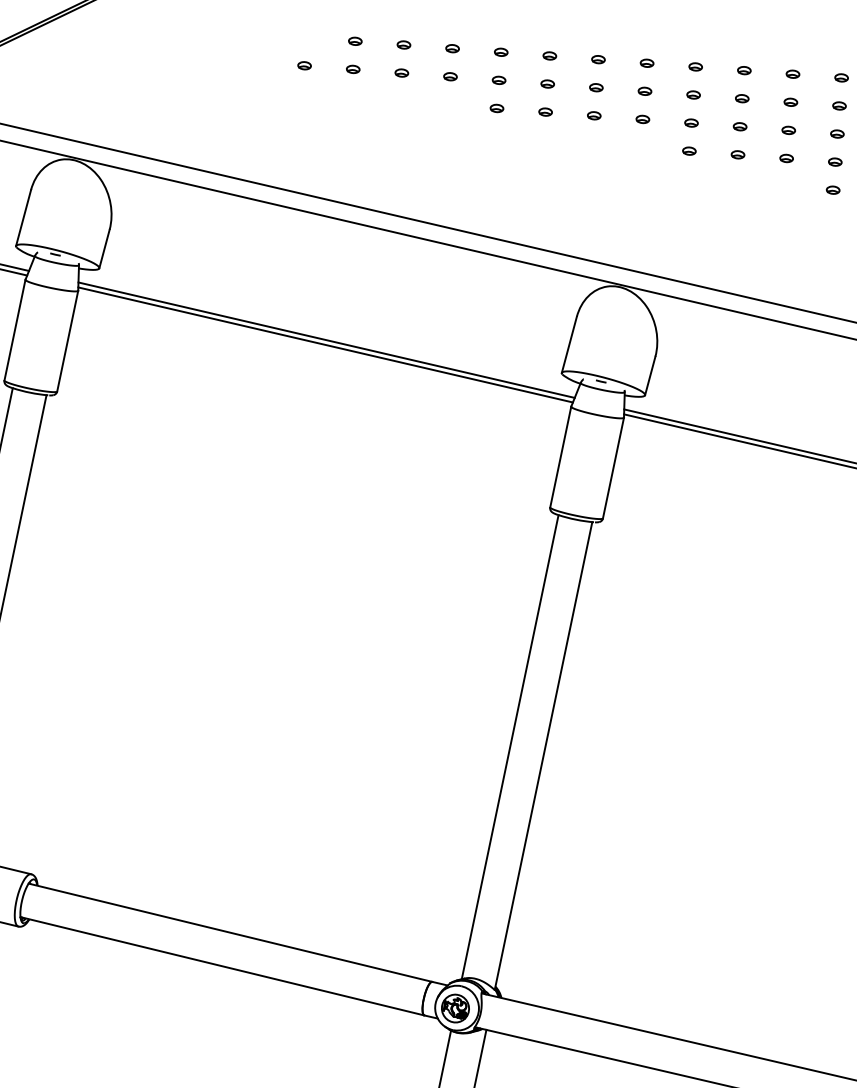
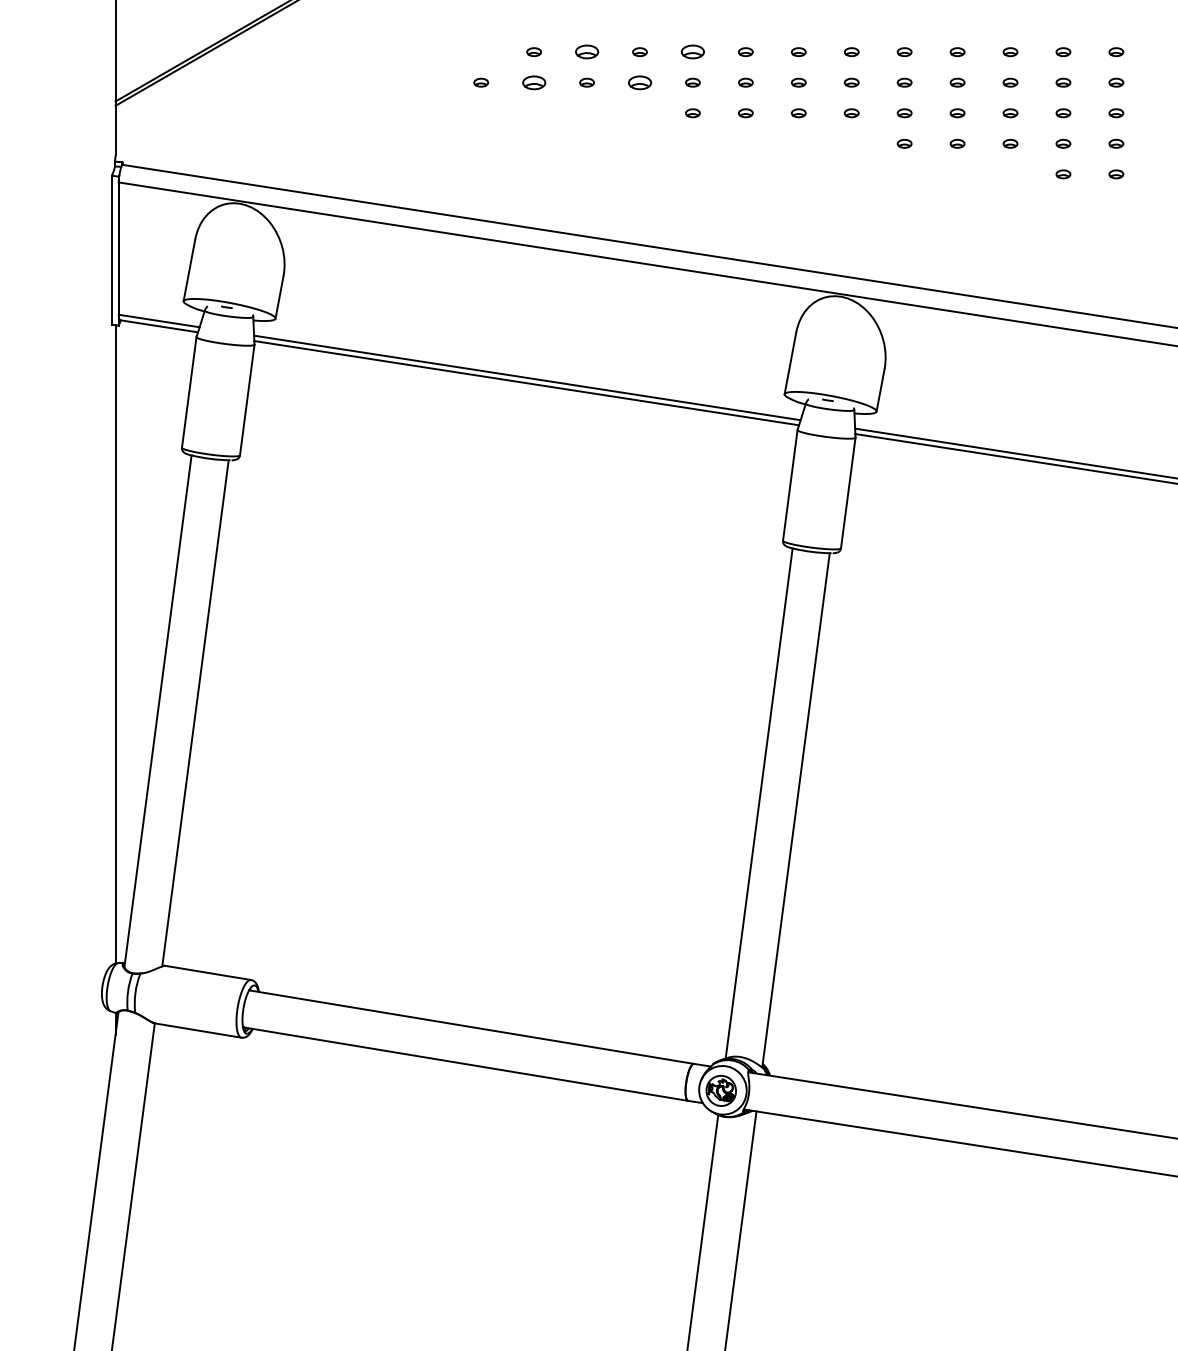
part: (403, 45) -> (586, 52), size x1.6
part: (500, 52) -> (692, 52), size x1.6
part: (352, 69) -> (533, 82), size x1.6
part: (450, 76) -> (639, 82), size x1.6

